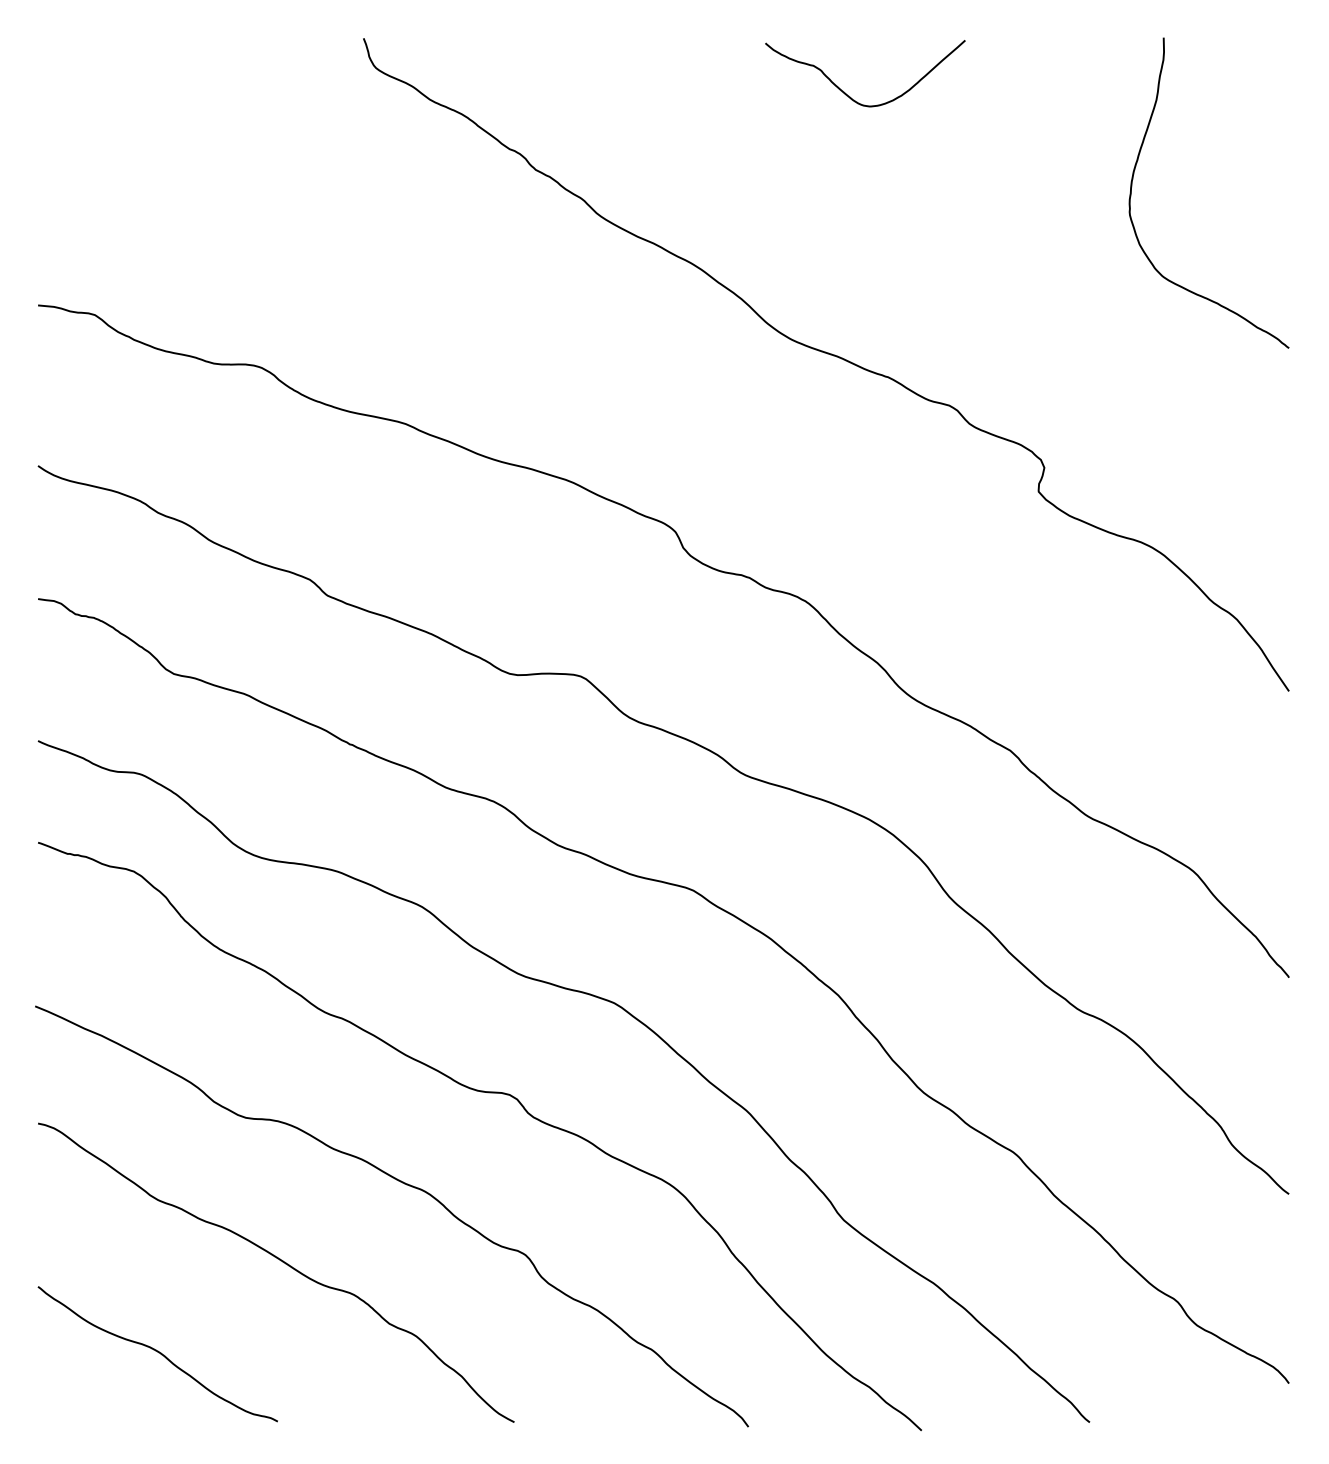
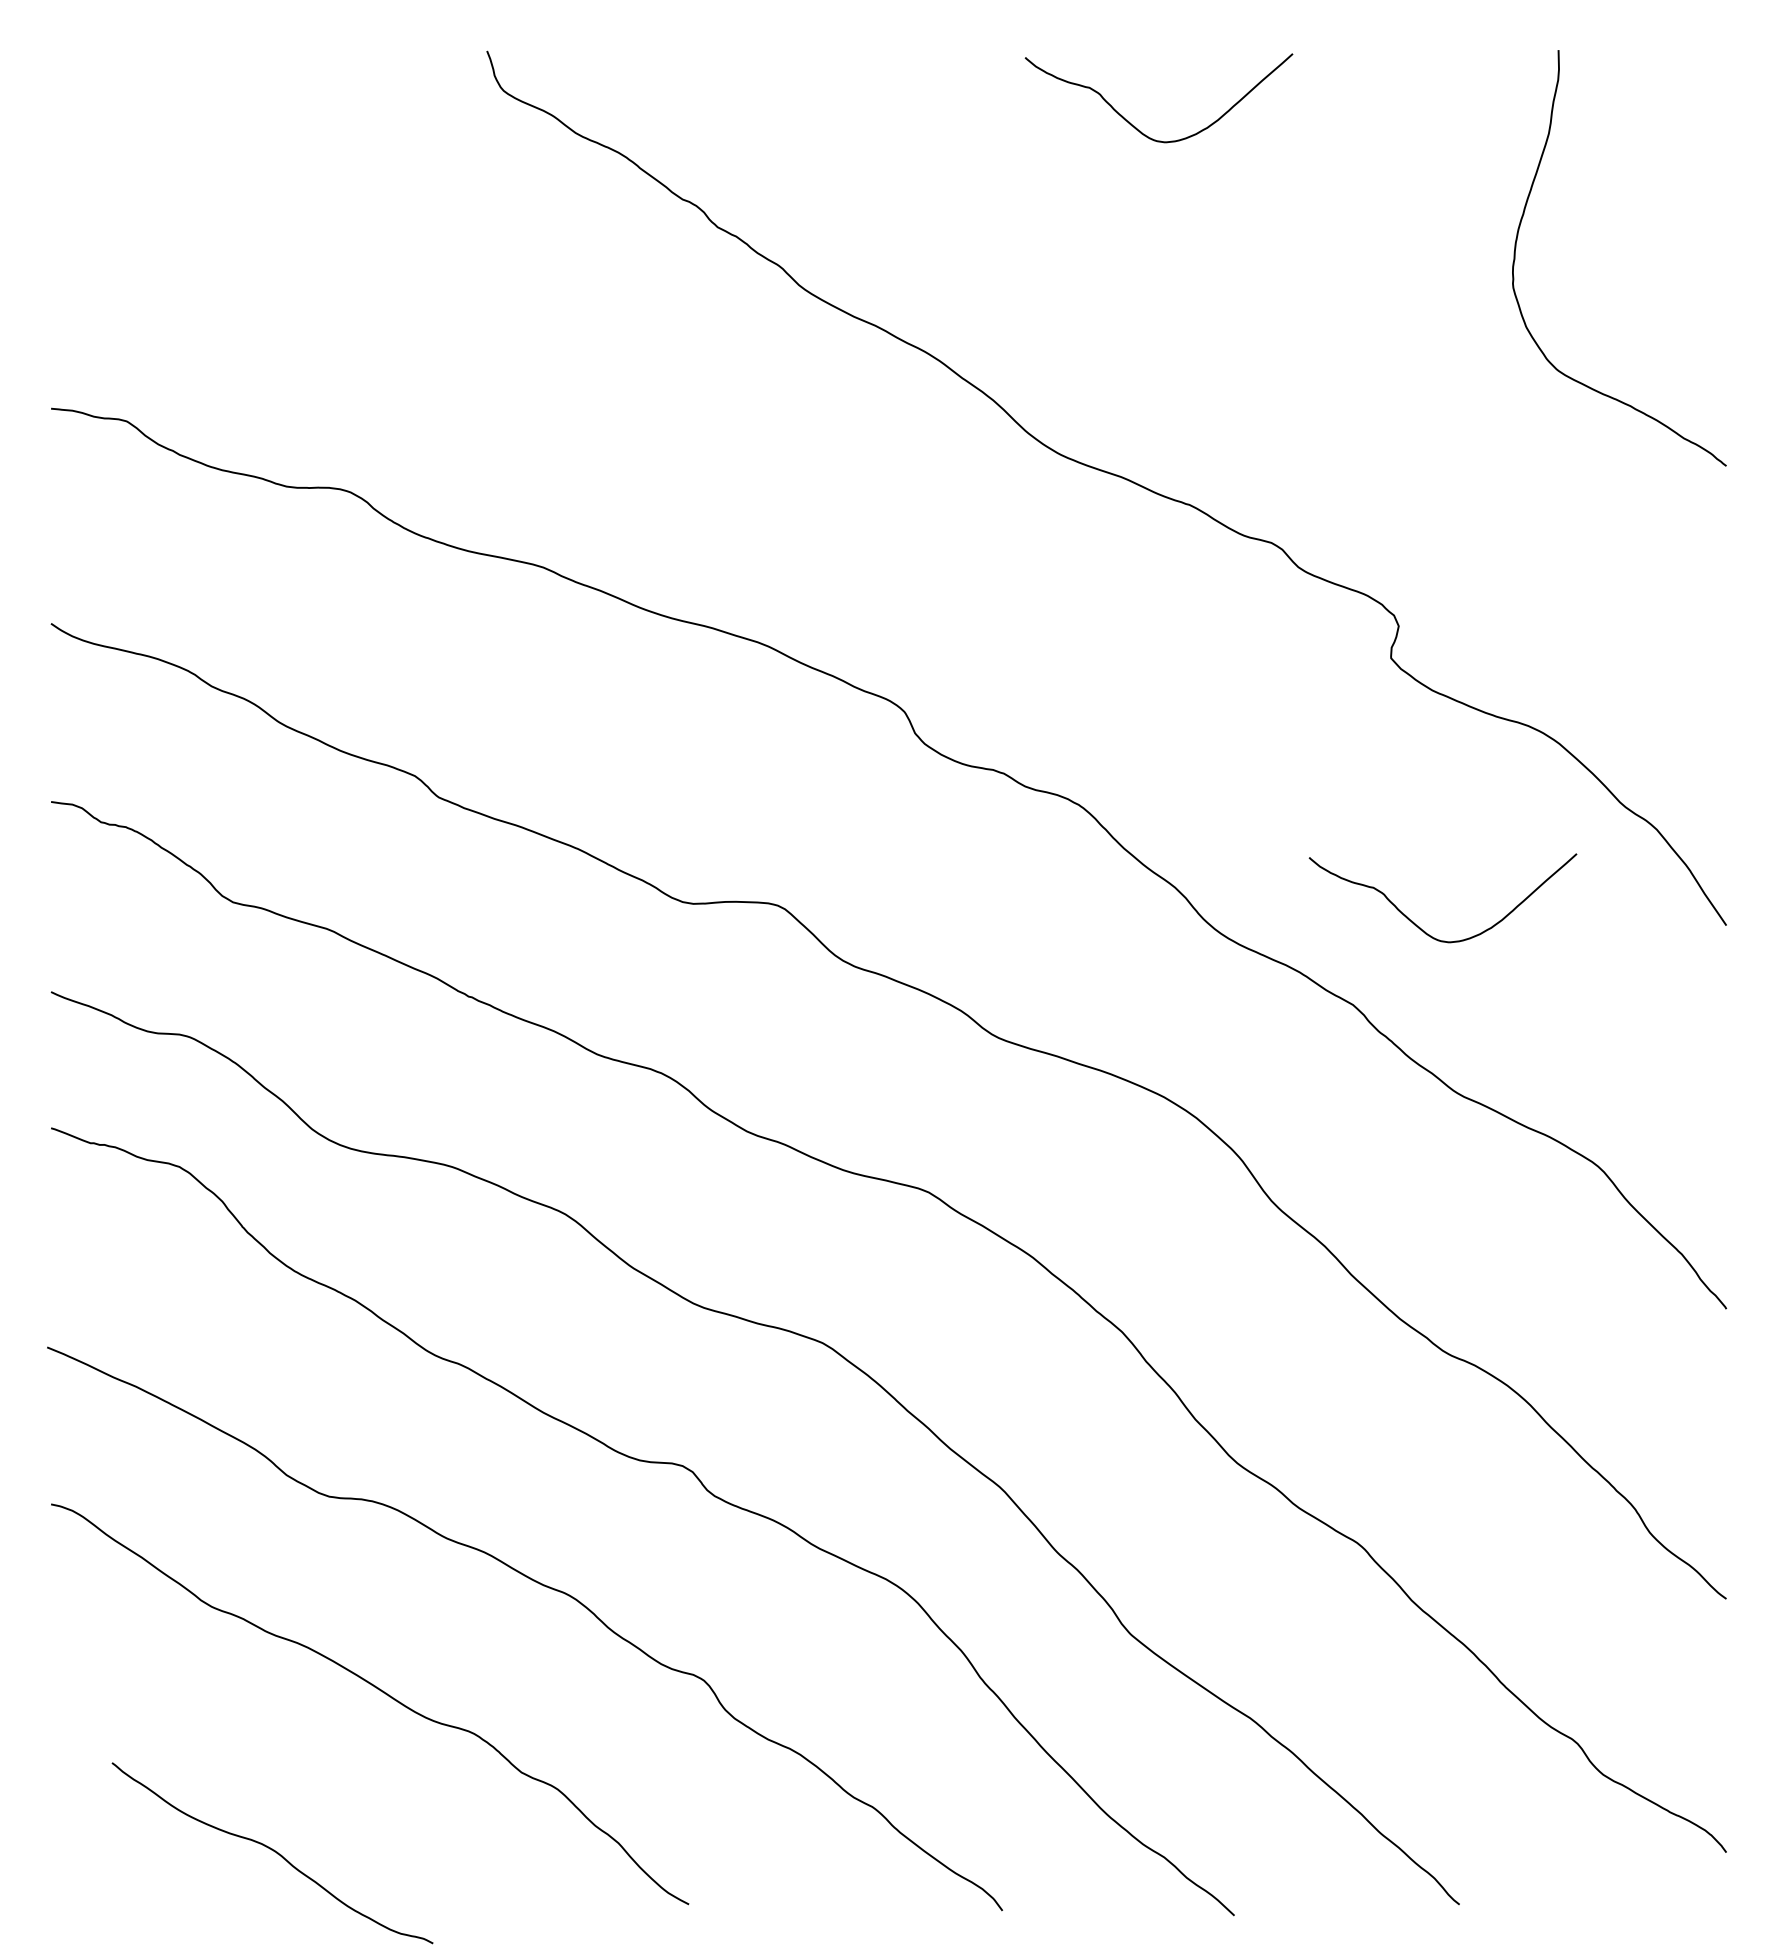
curve: (1059, 692) -> (1419, 926), added
curve: (158, 1352) -> (273, 1851), moved

